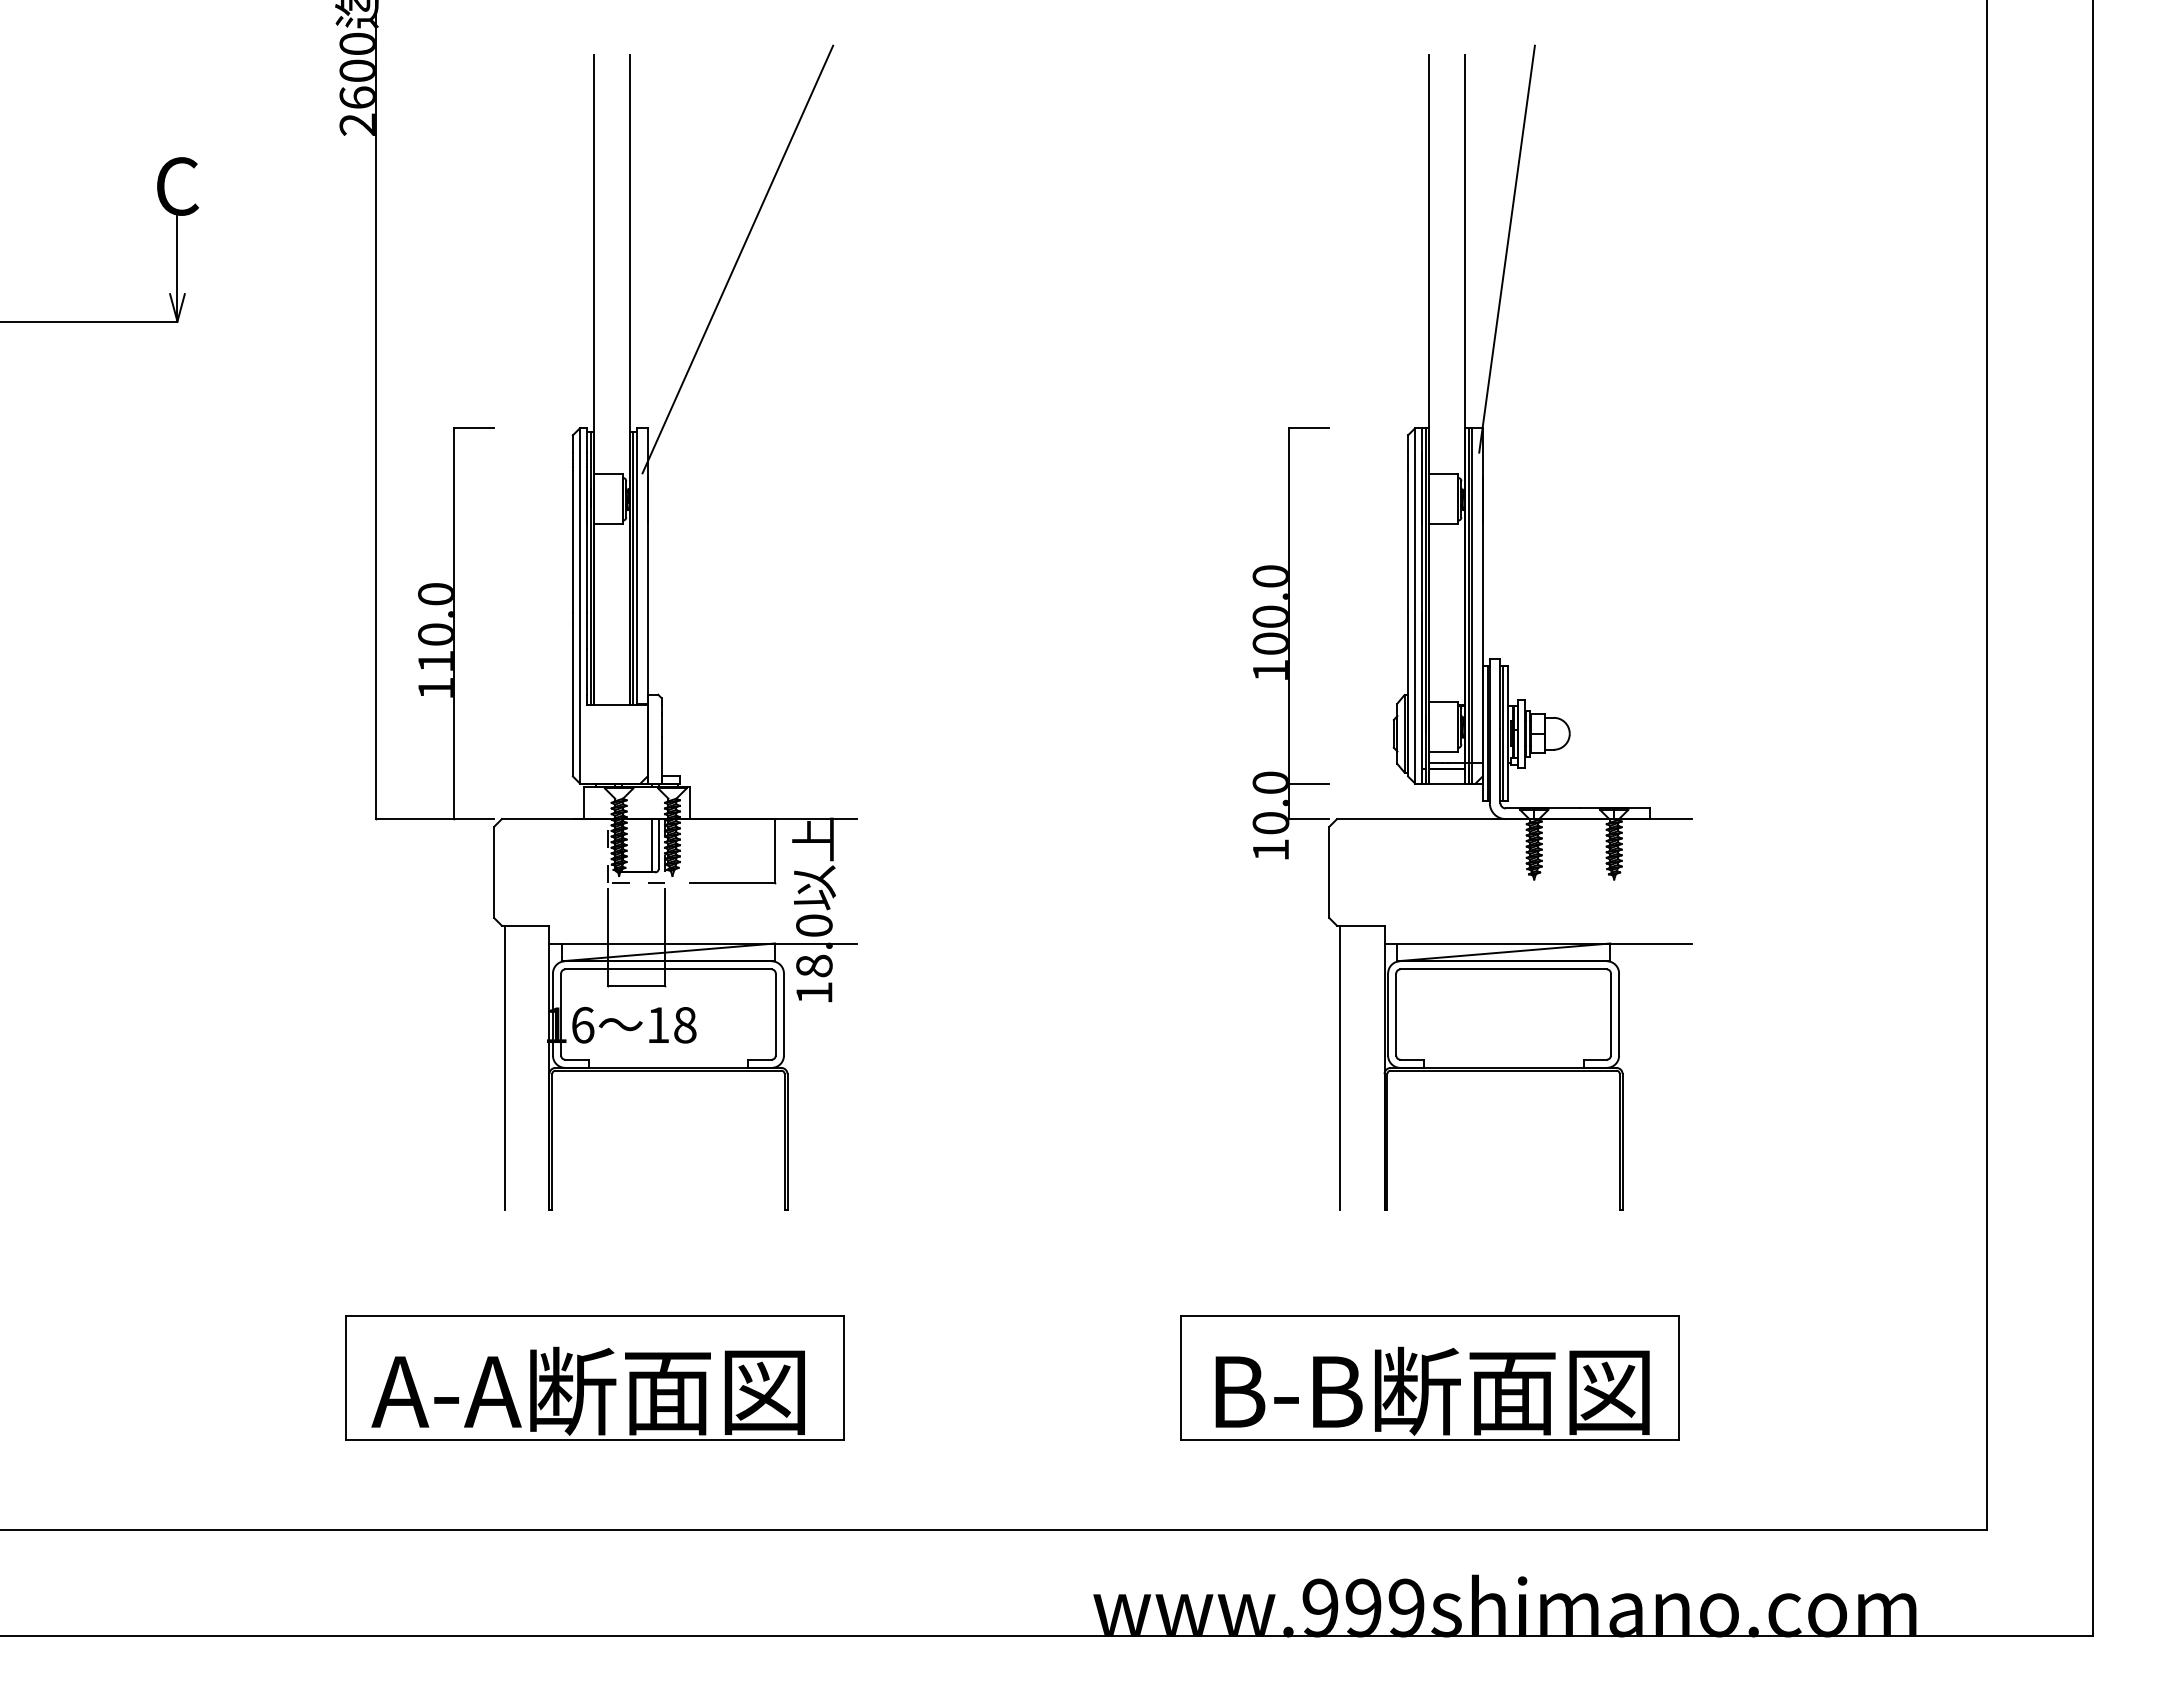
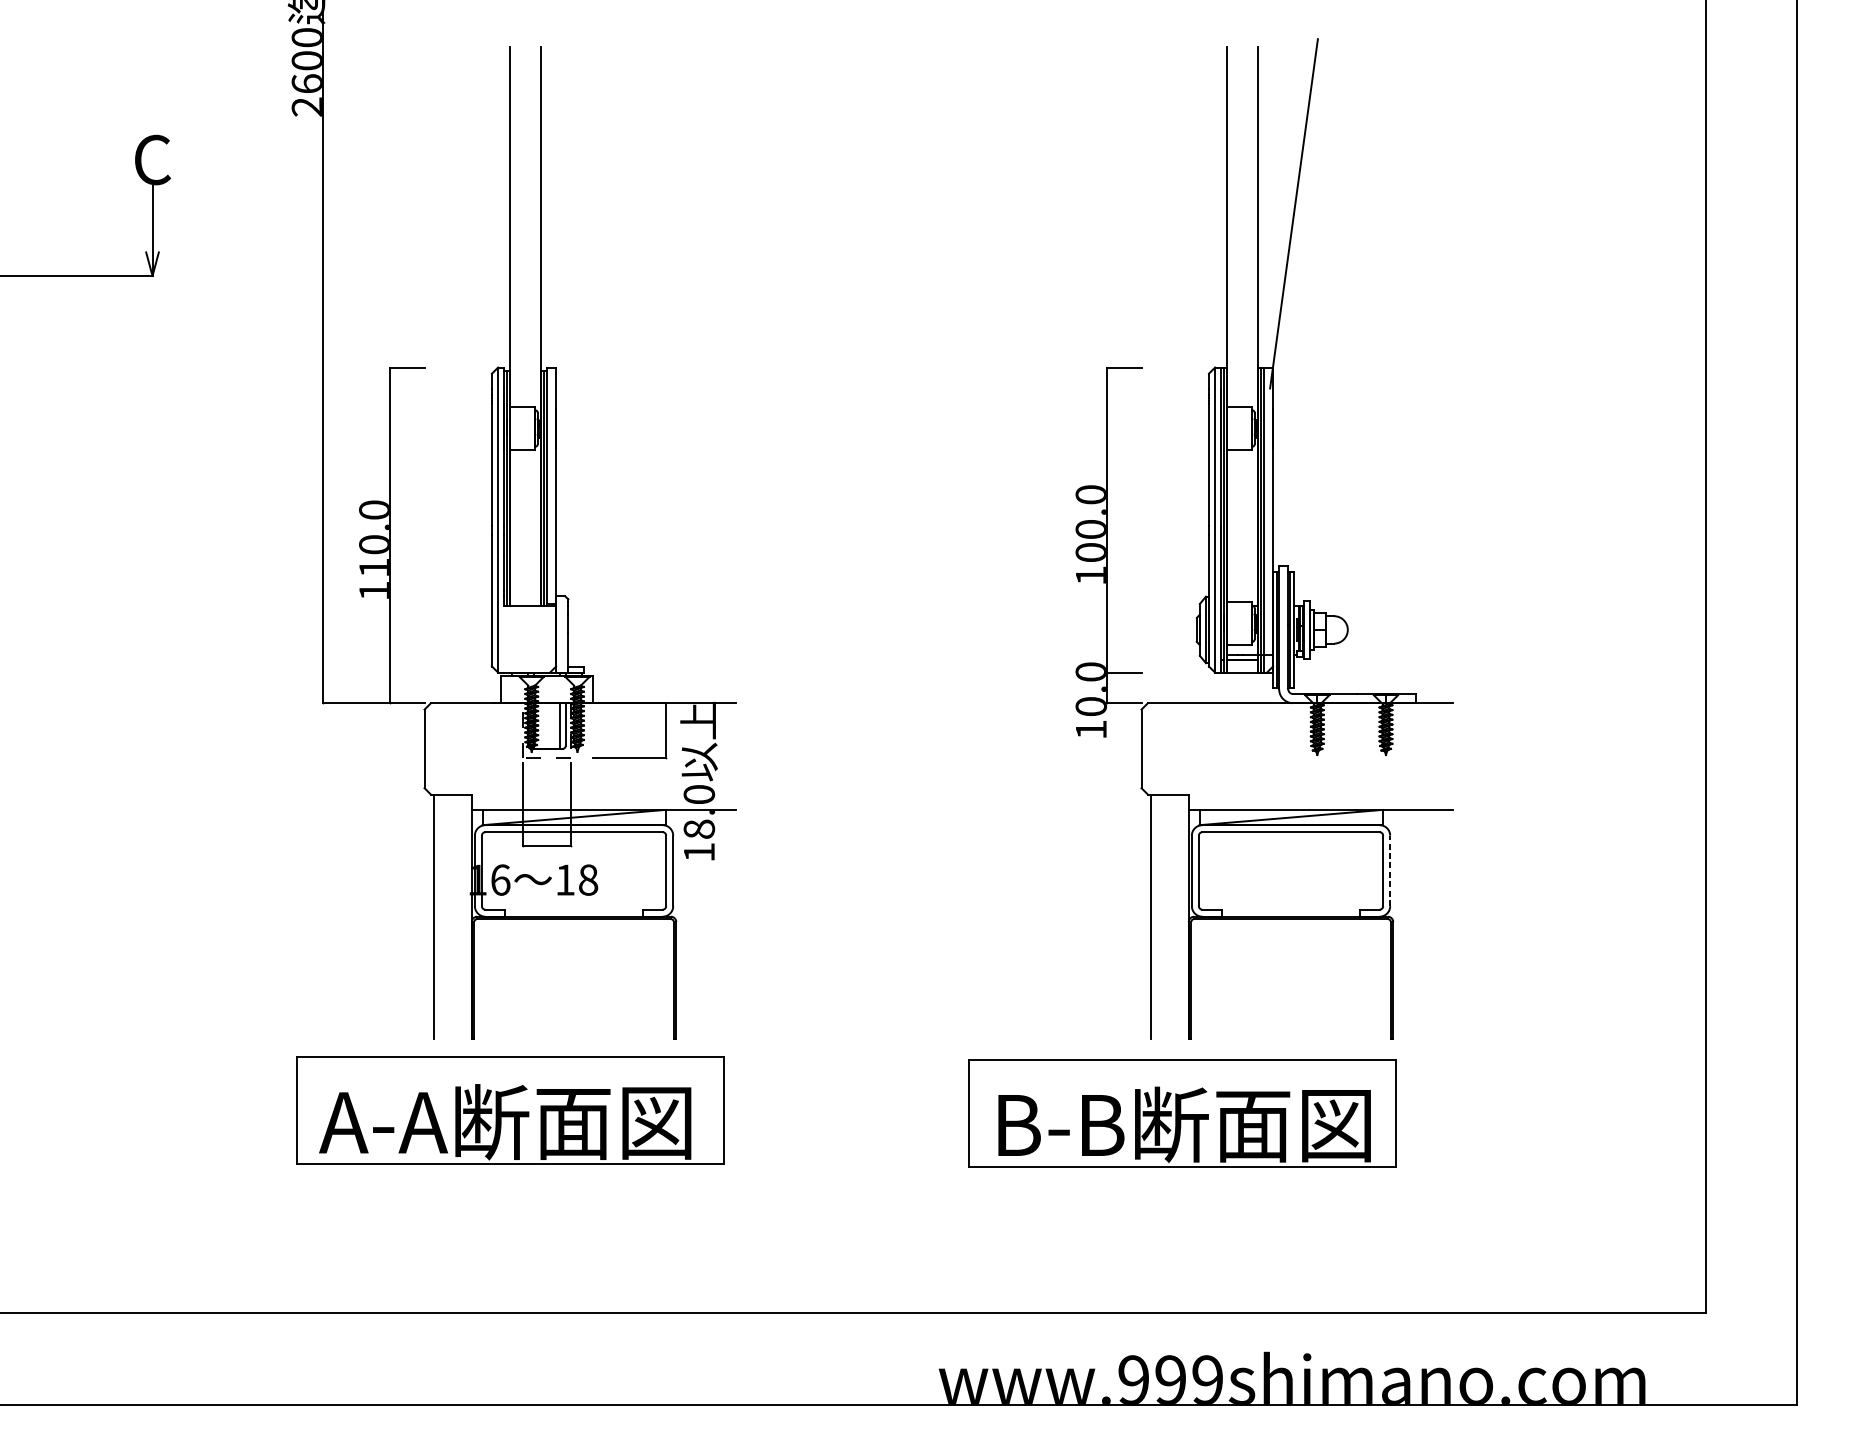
line: (737, 259) -> (633, 222), removed
line: (1619, 1014) -> (1390, 870), solid -> dashed
part: (594, 1377) -> (510, 1110), moved
part: (1429, 1377) -> (1181, 1112), moved

